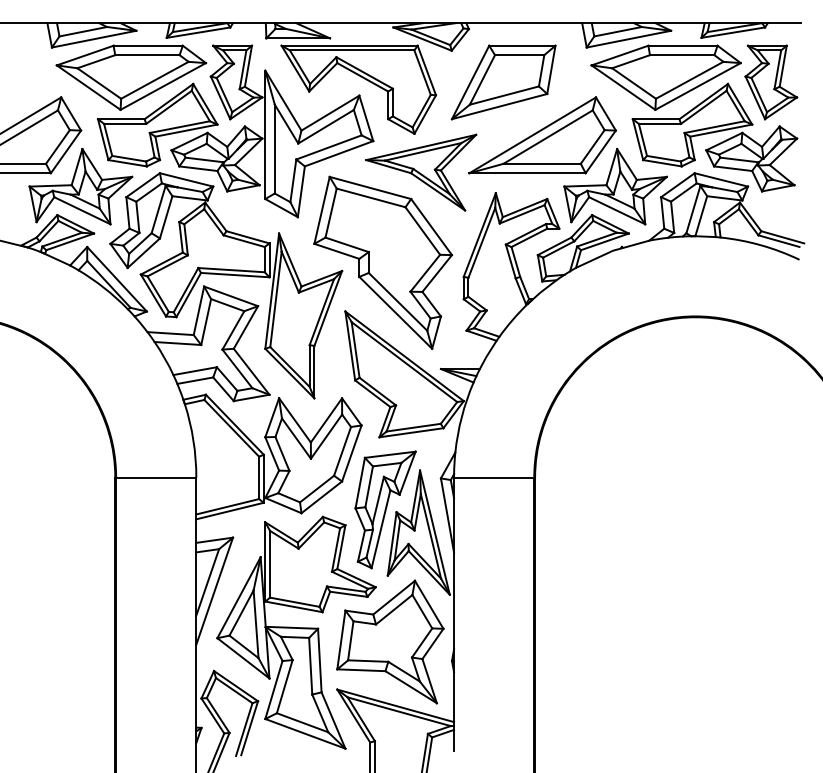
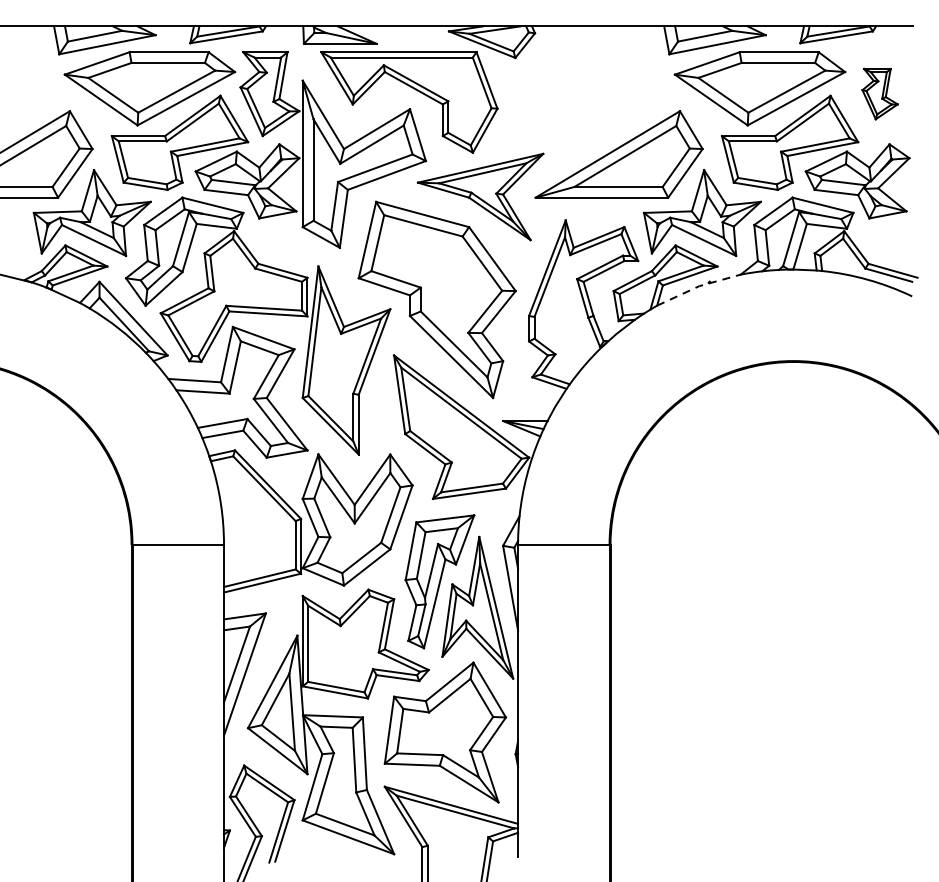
part: (503, 82) -> (574, 94), removed
part: (771, 82) -> (880, 94), size x0.6
line: (612, 251) -> (698, 286), solid -> dashed

